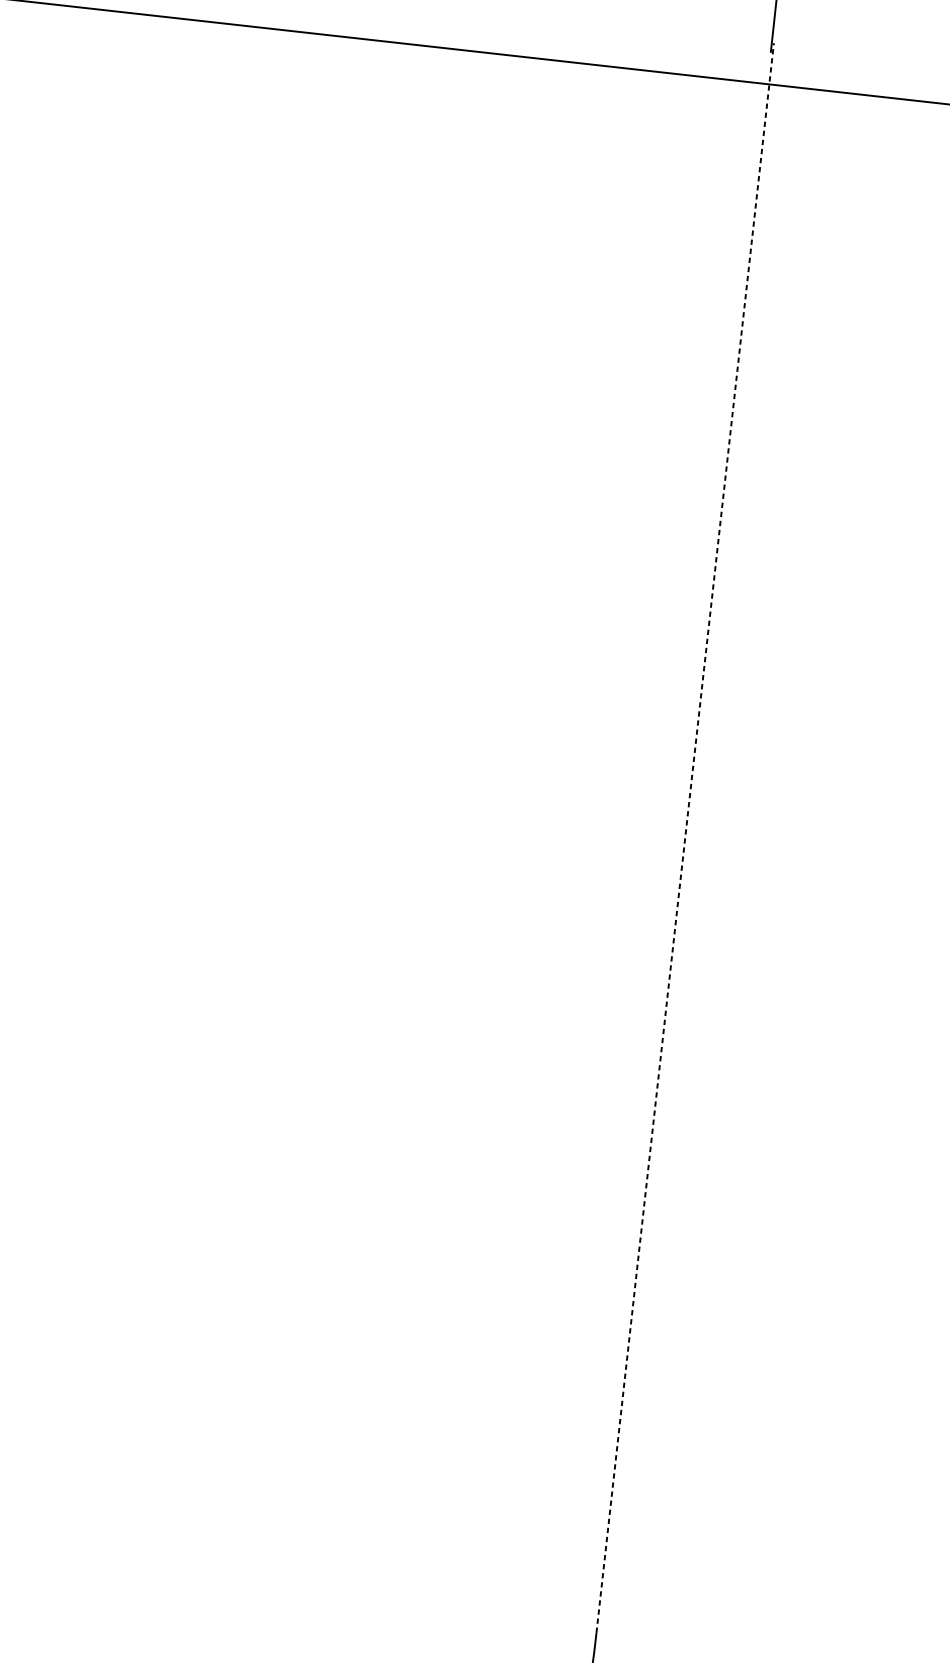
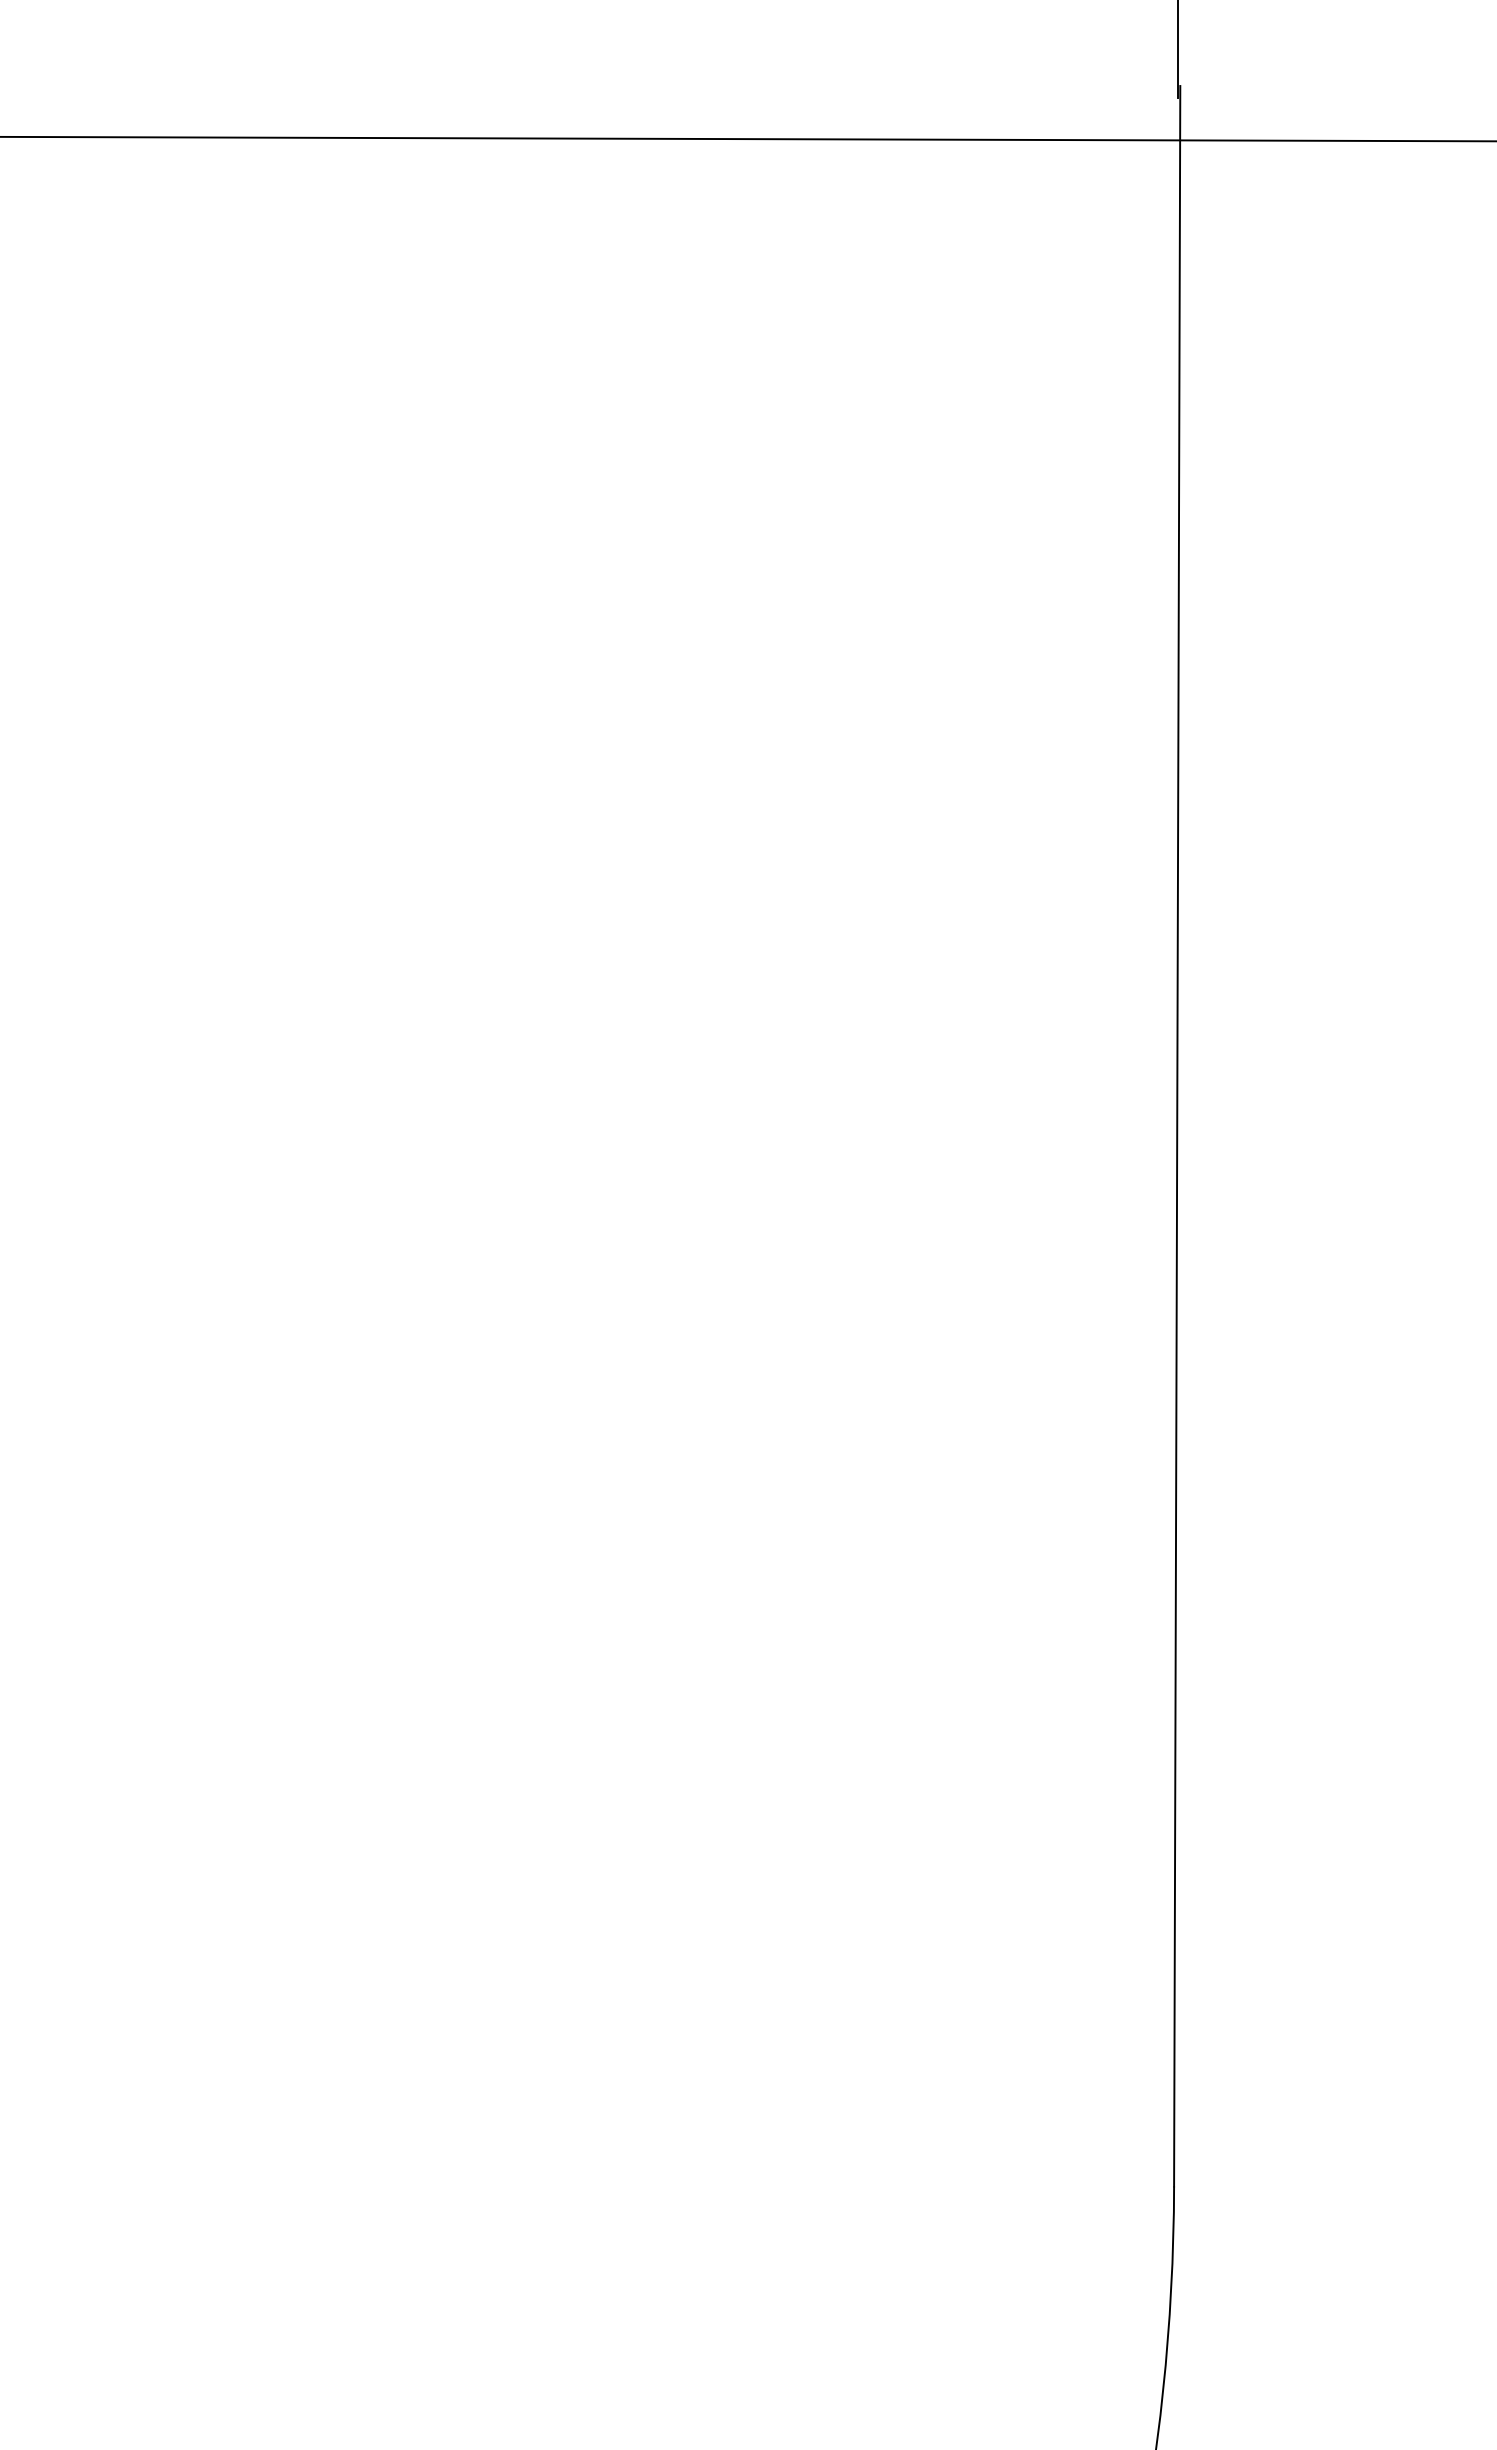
line: (685, 837) -> (1177, 1135), dashed -> solid

